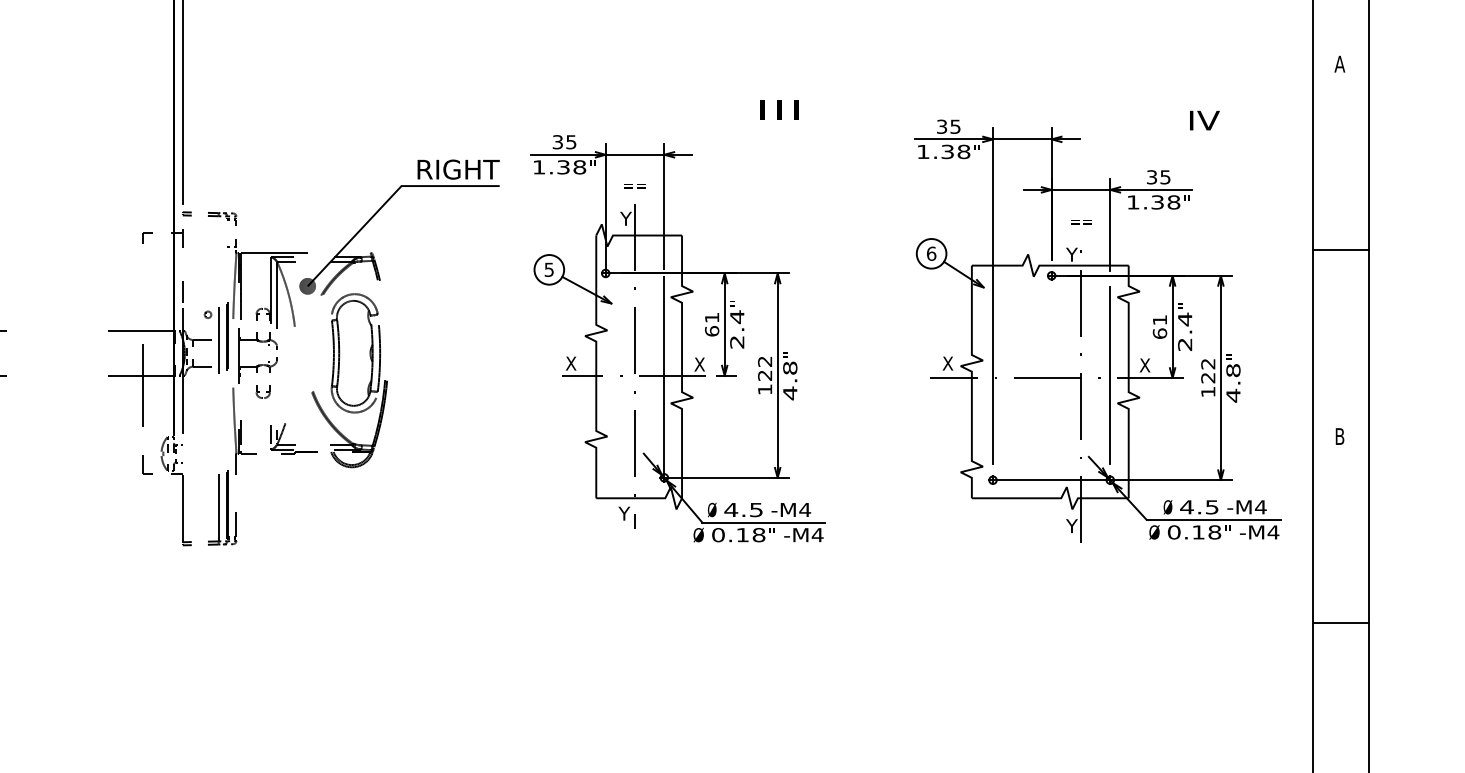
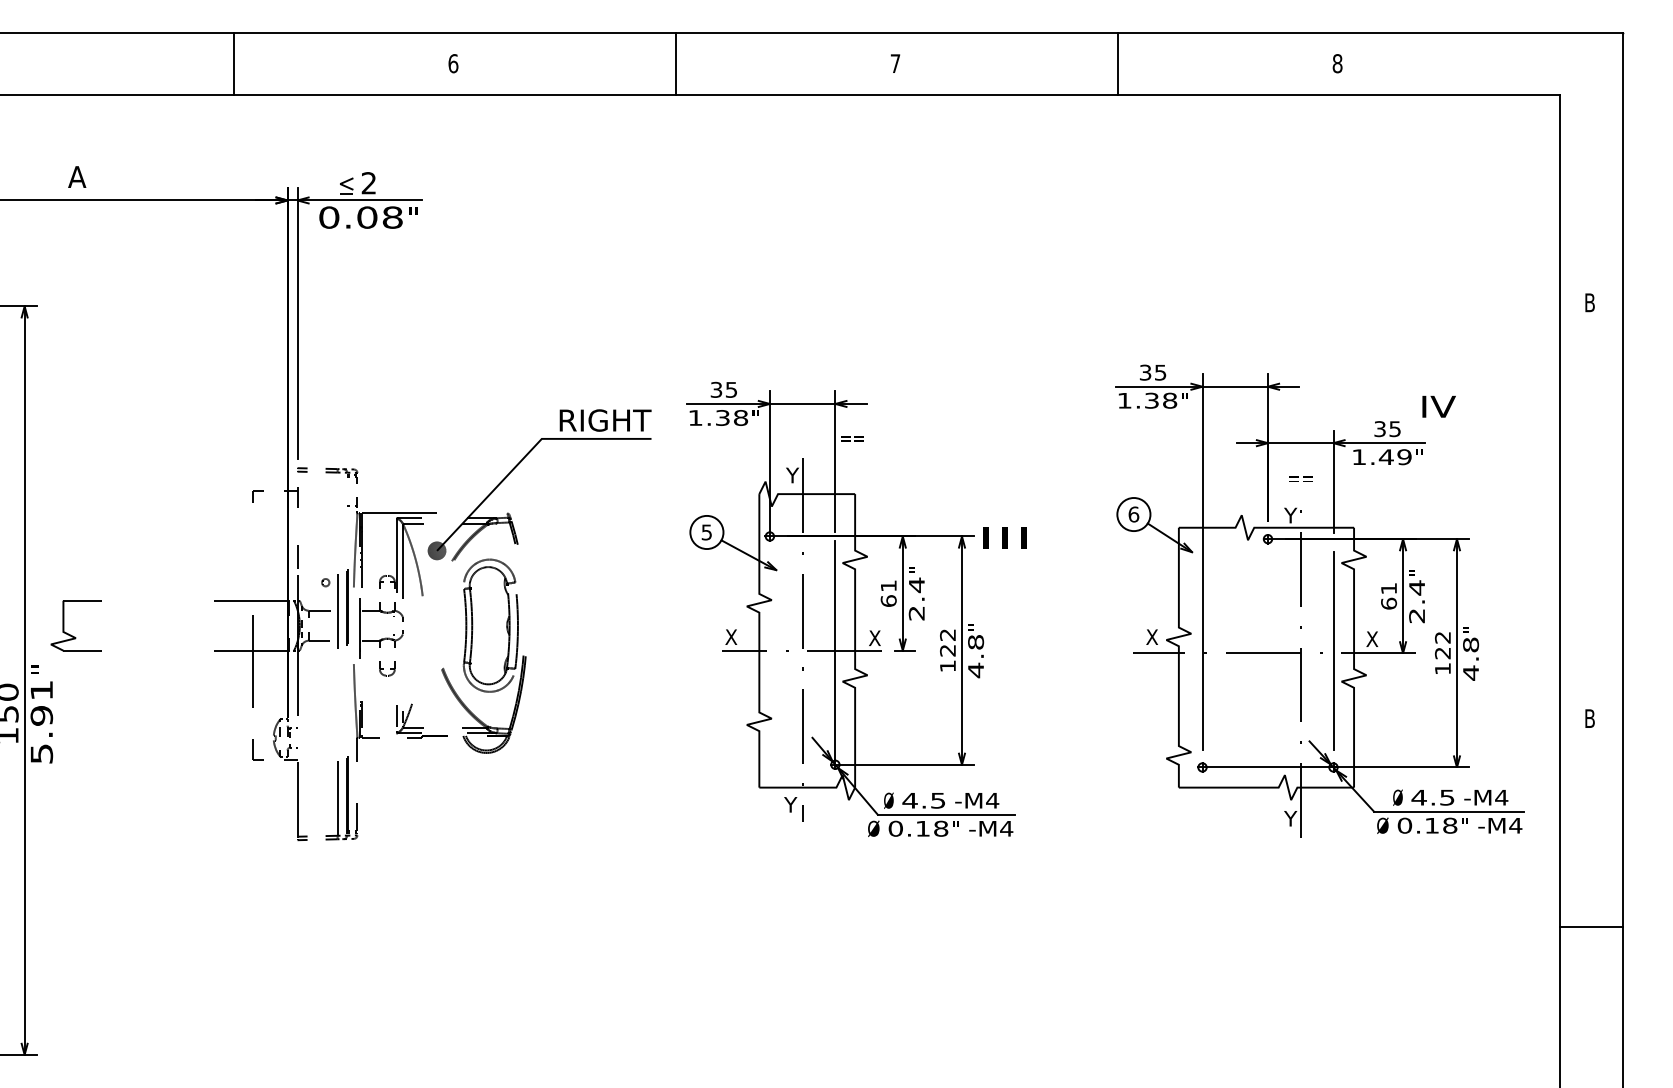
text: (1339, 63) -> (1589, 302), A -> B
text: (779, 109) -> (1004, 537), moved
text: (1204, 120) -> (1438, 406), moved
text: (634, 185) -> (852, 438), moved
text: (1164, 202) -> (1394, 457), 1.38 -> 1.49
line: (1341, 250) -> (1591, 510), removed

